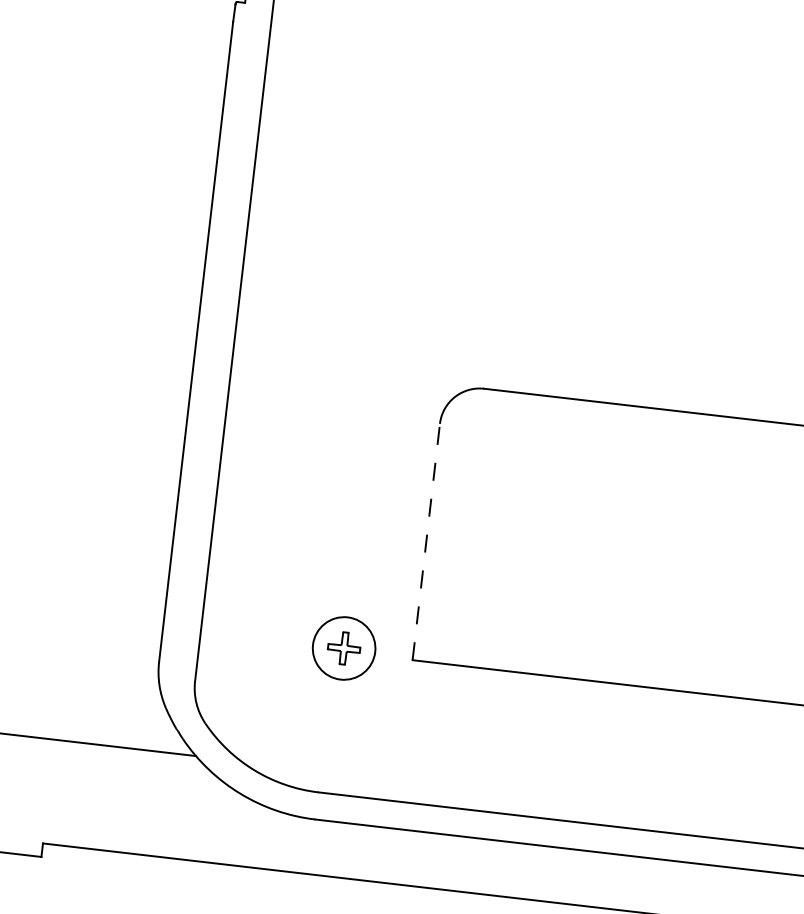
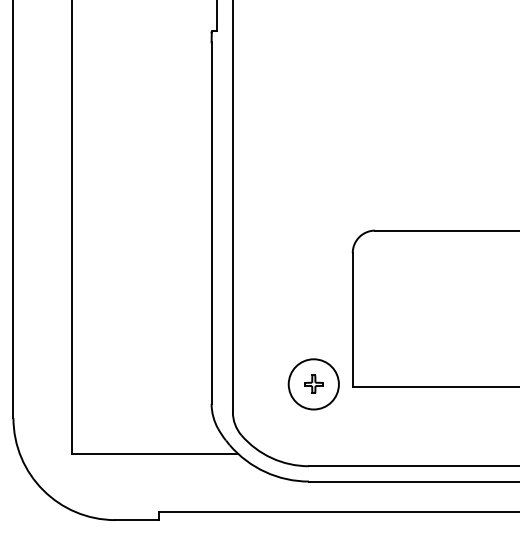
line: (425, 541) -> (352, 319), dashed -> solid
circle: (343, 648) -> (313, 384), size x1.43

